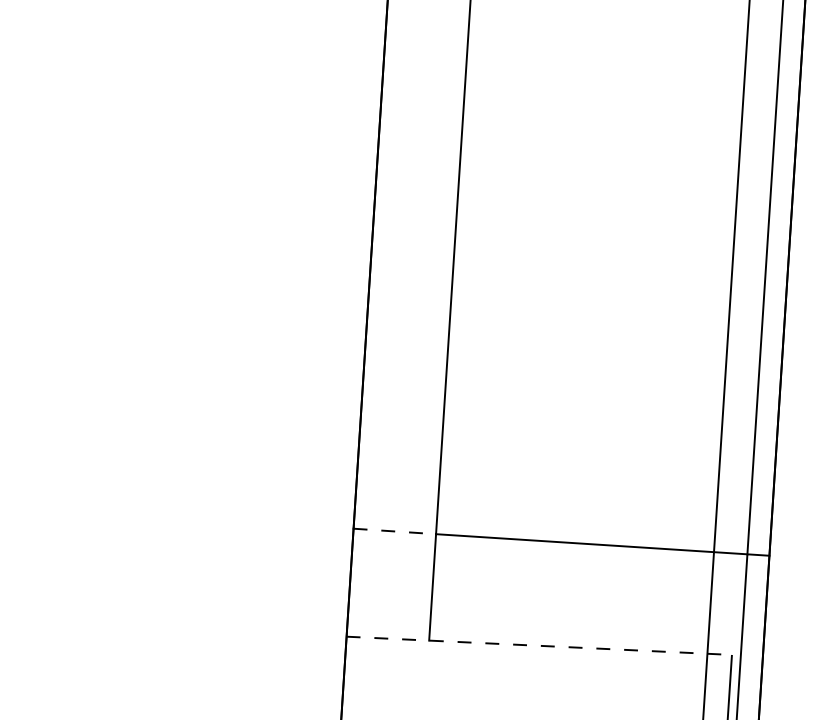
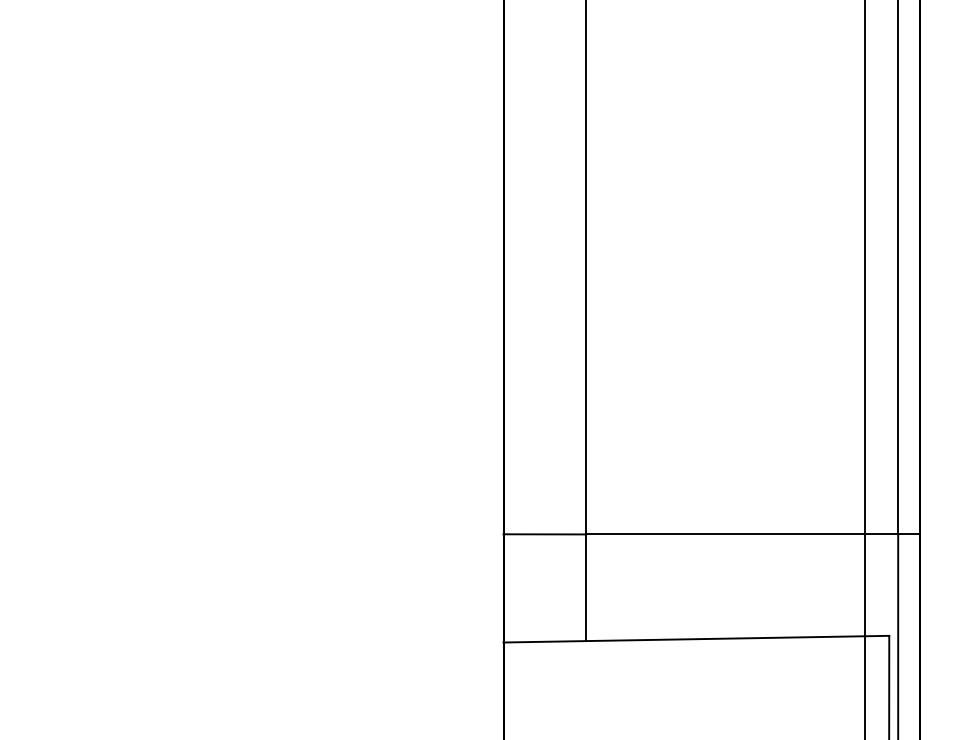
line: (395, 531) -> (545, 534), dashed -> solid
line: (539, 646) -> (696, 639), dashed -> solid

